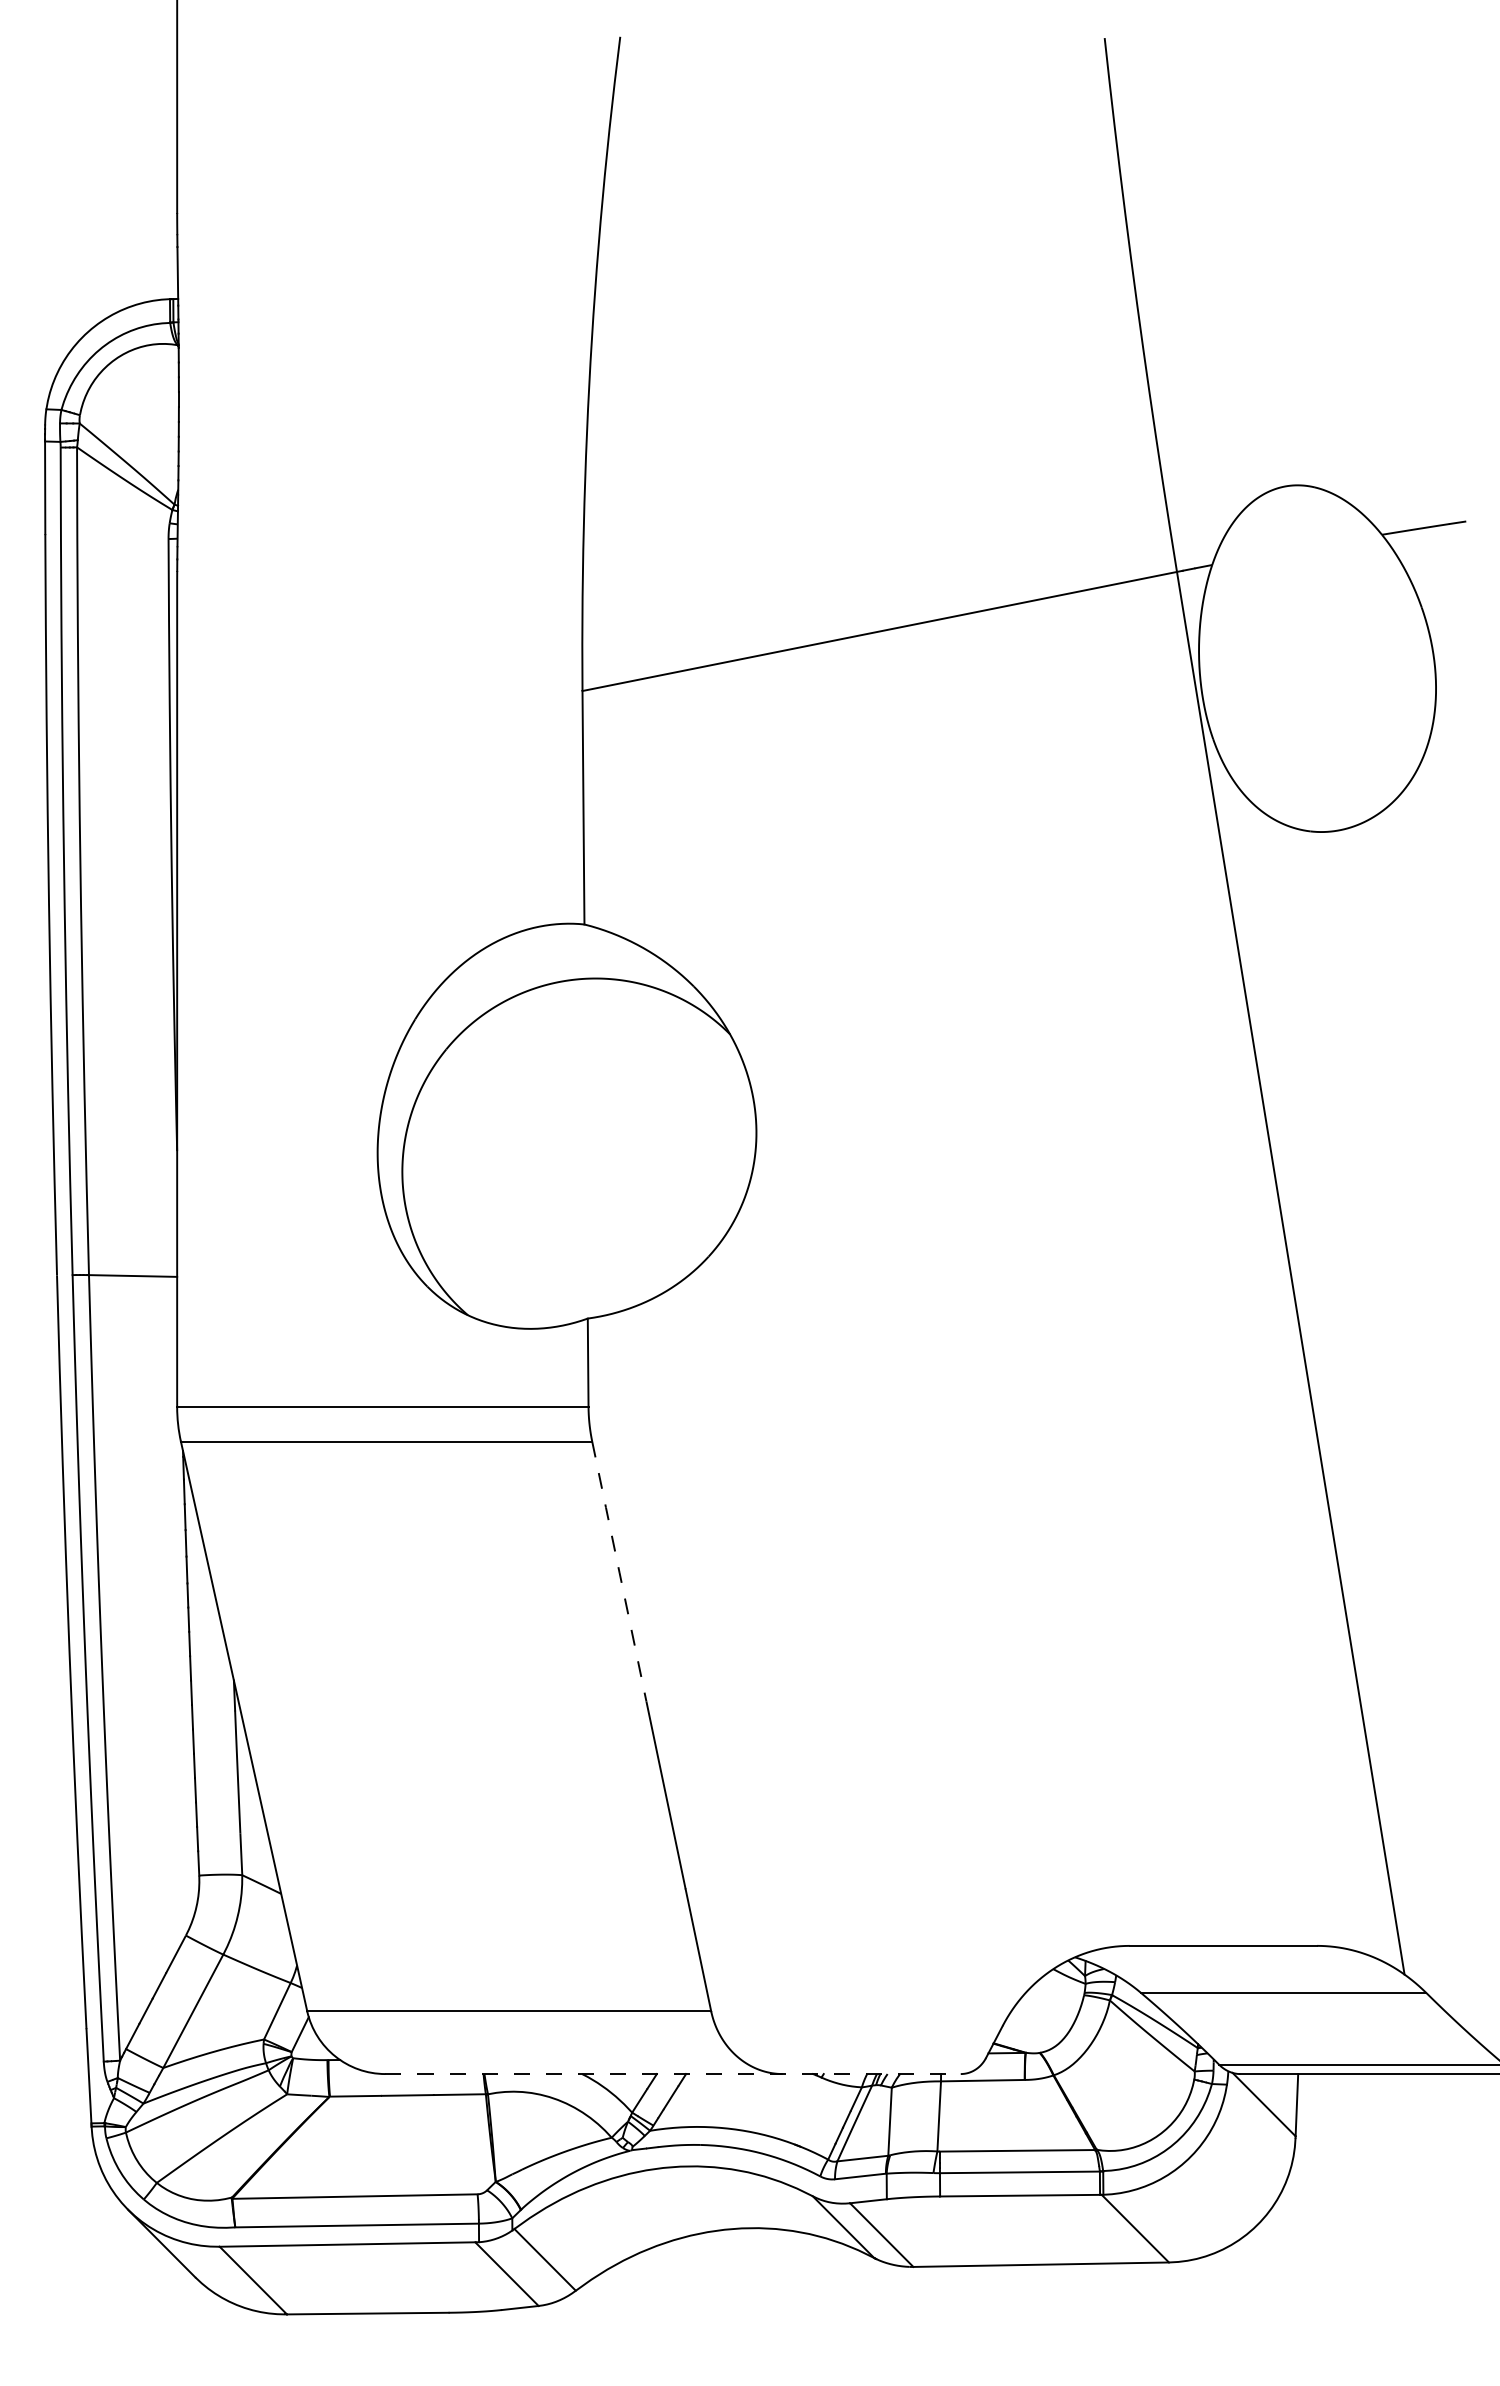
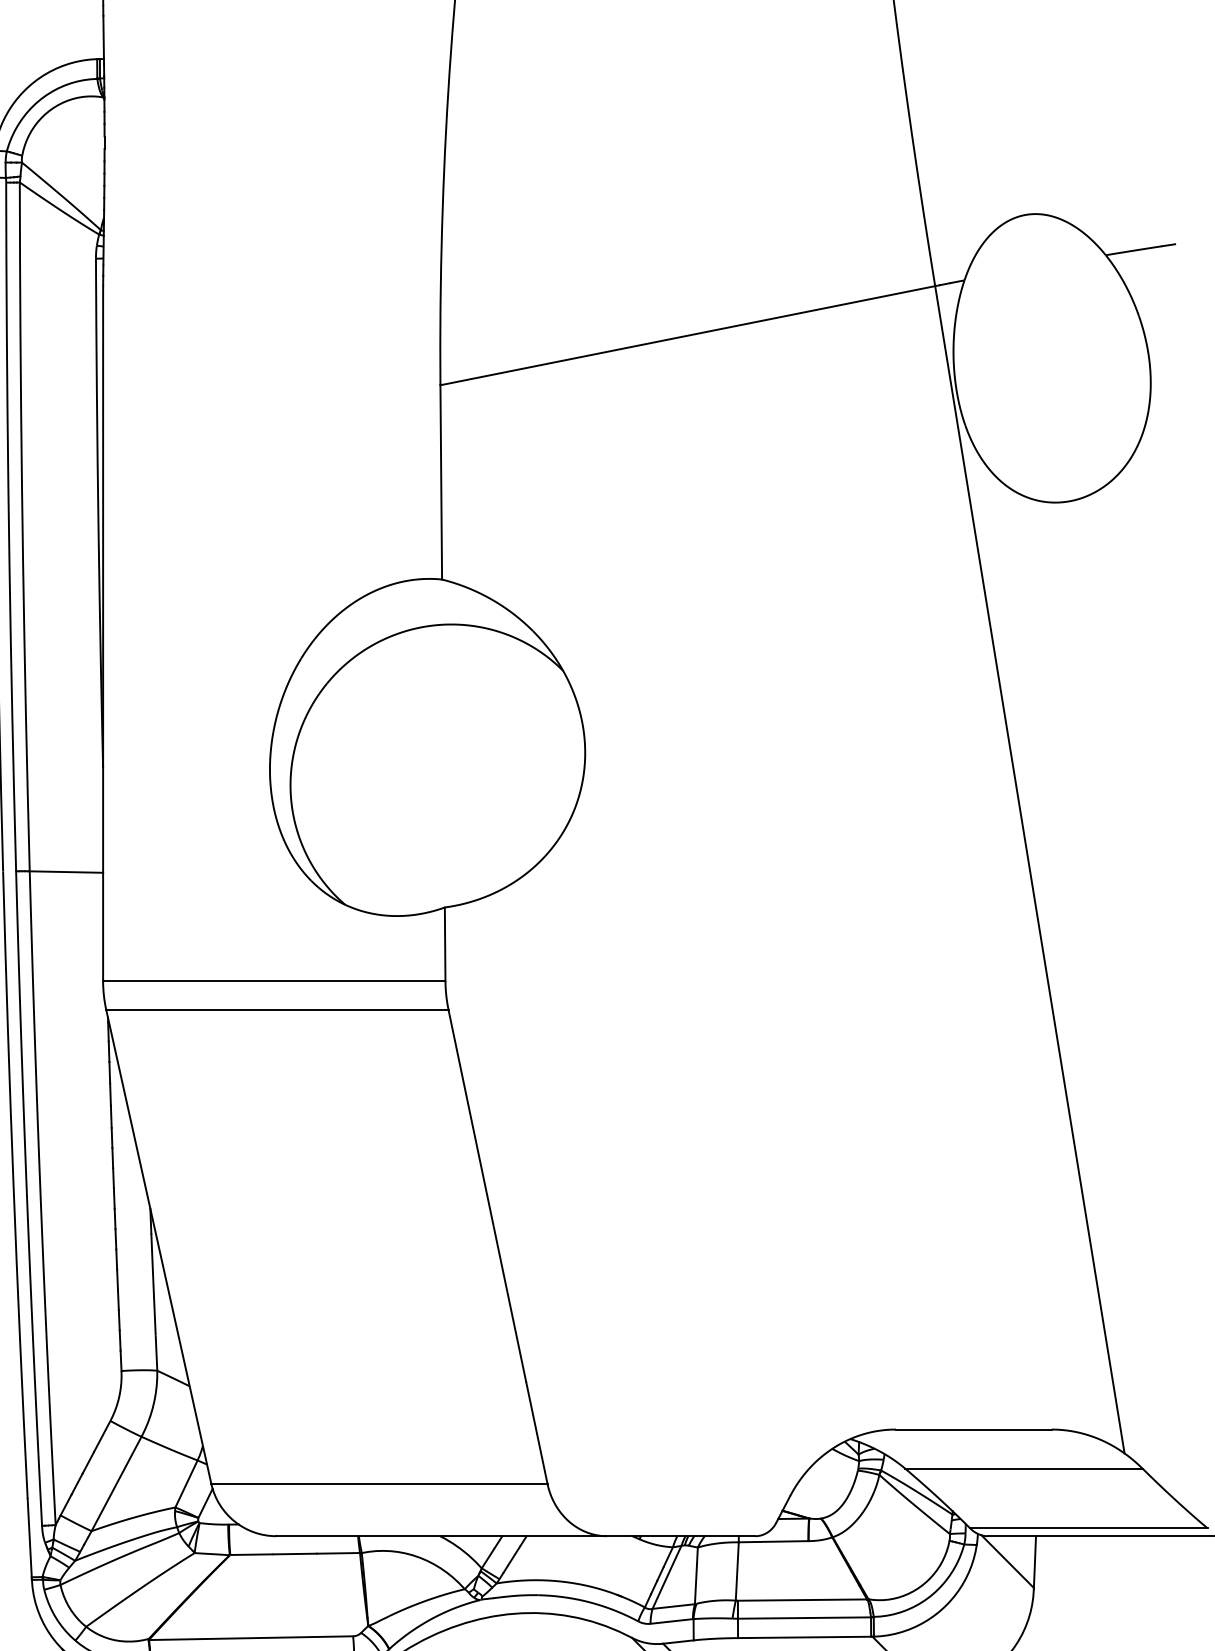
line: (619, 1571) -> (471, 1117), dashed -> solid
line: (673, 2074) -> (516, 1536), dashed -> solid

